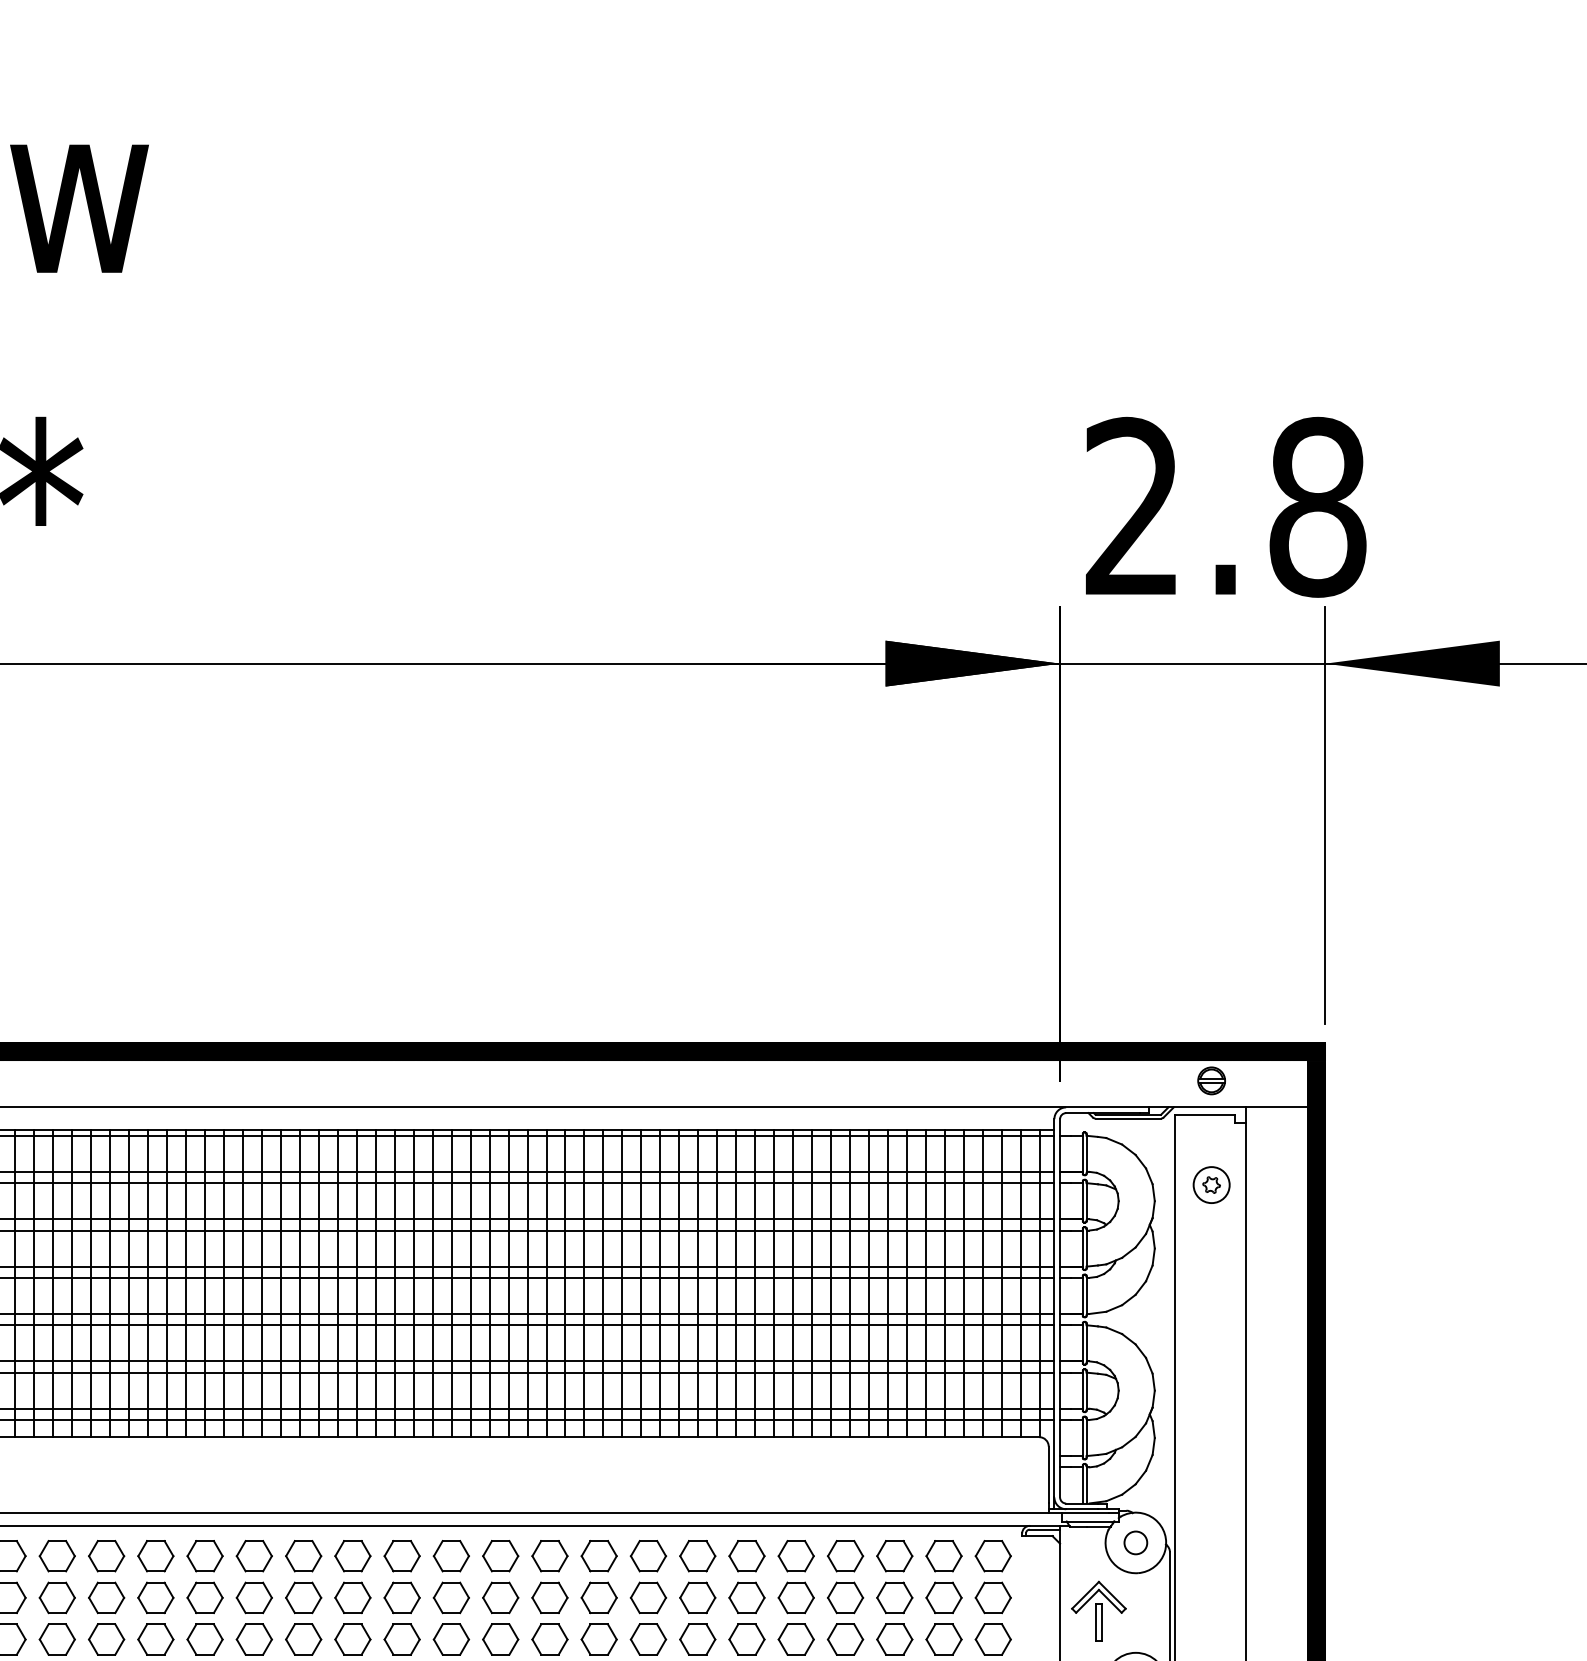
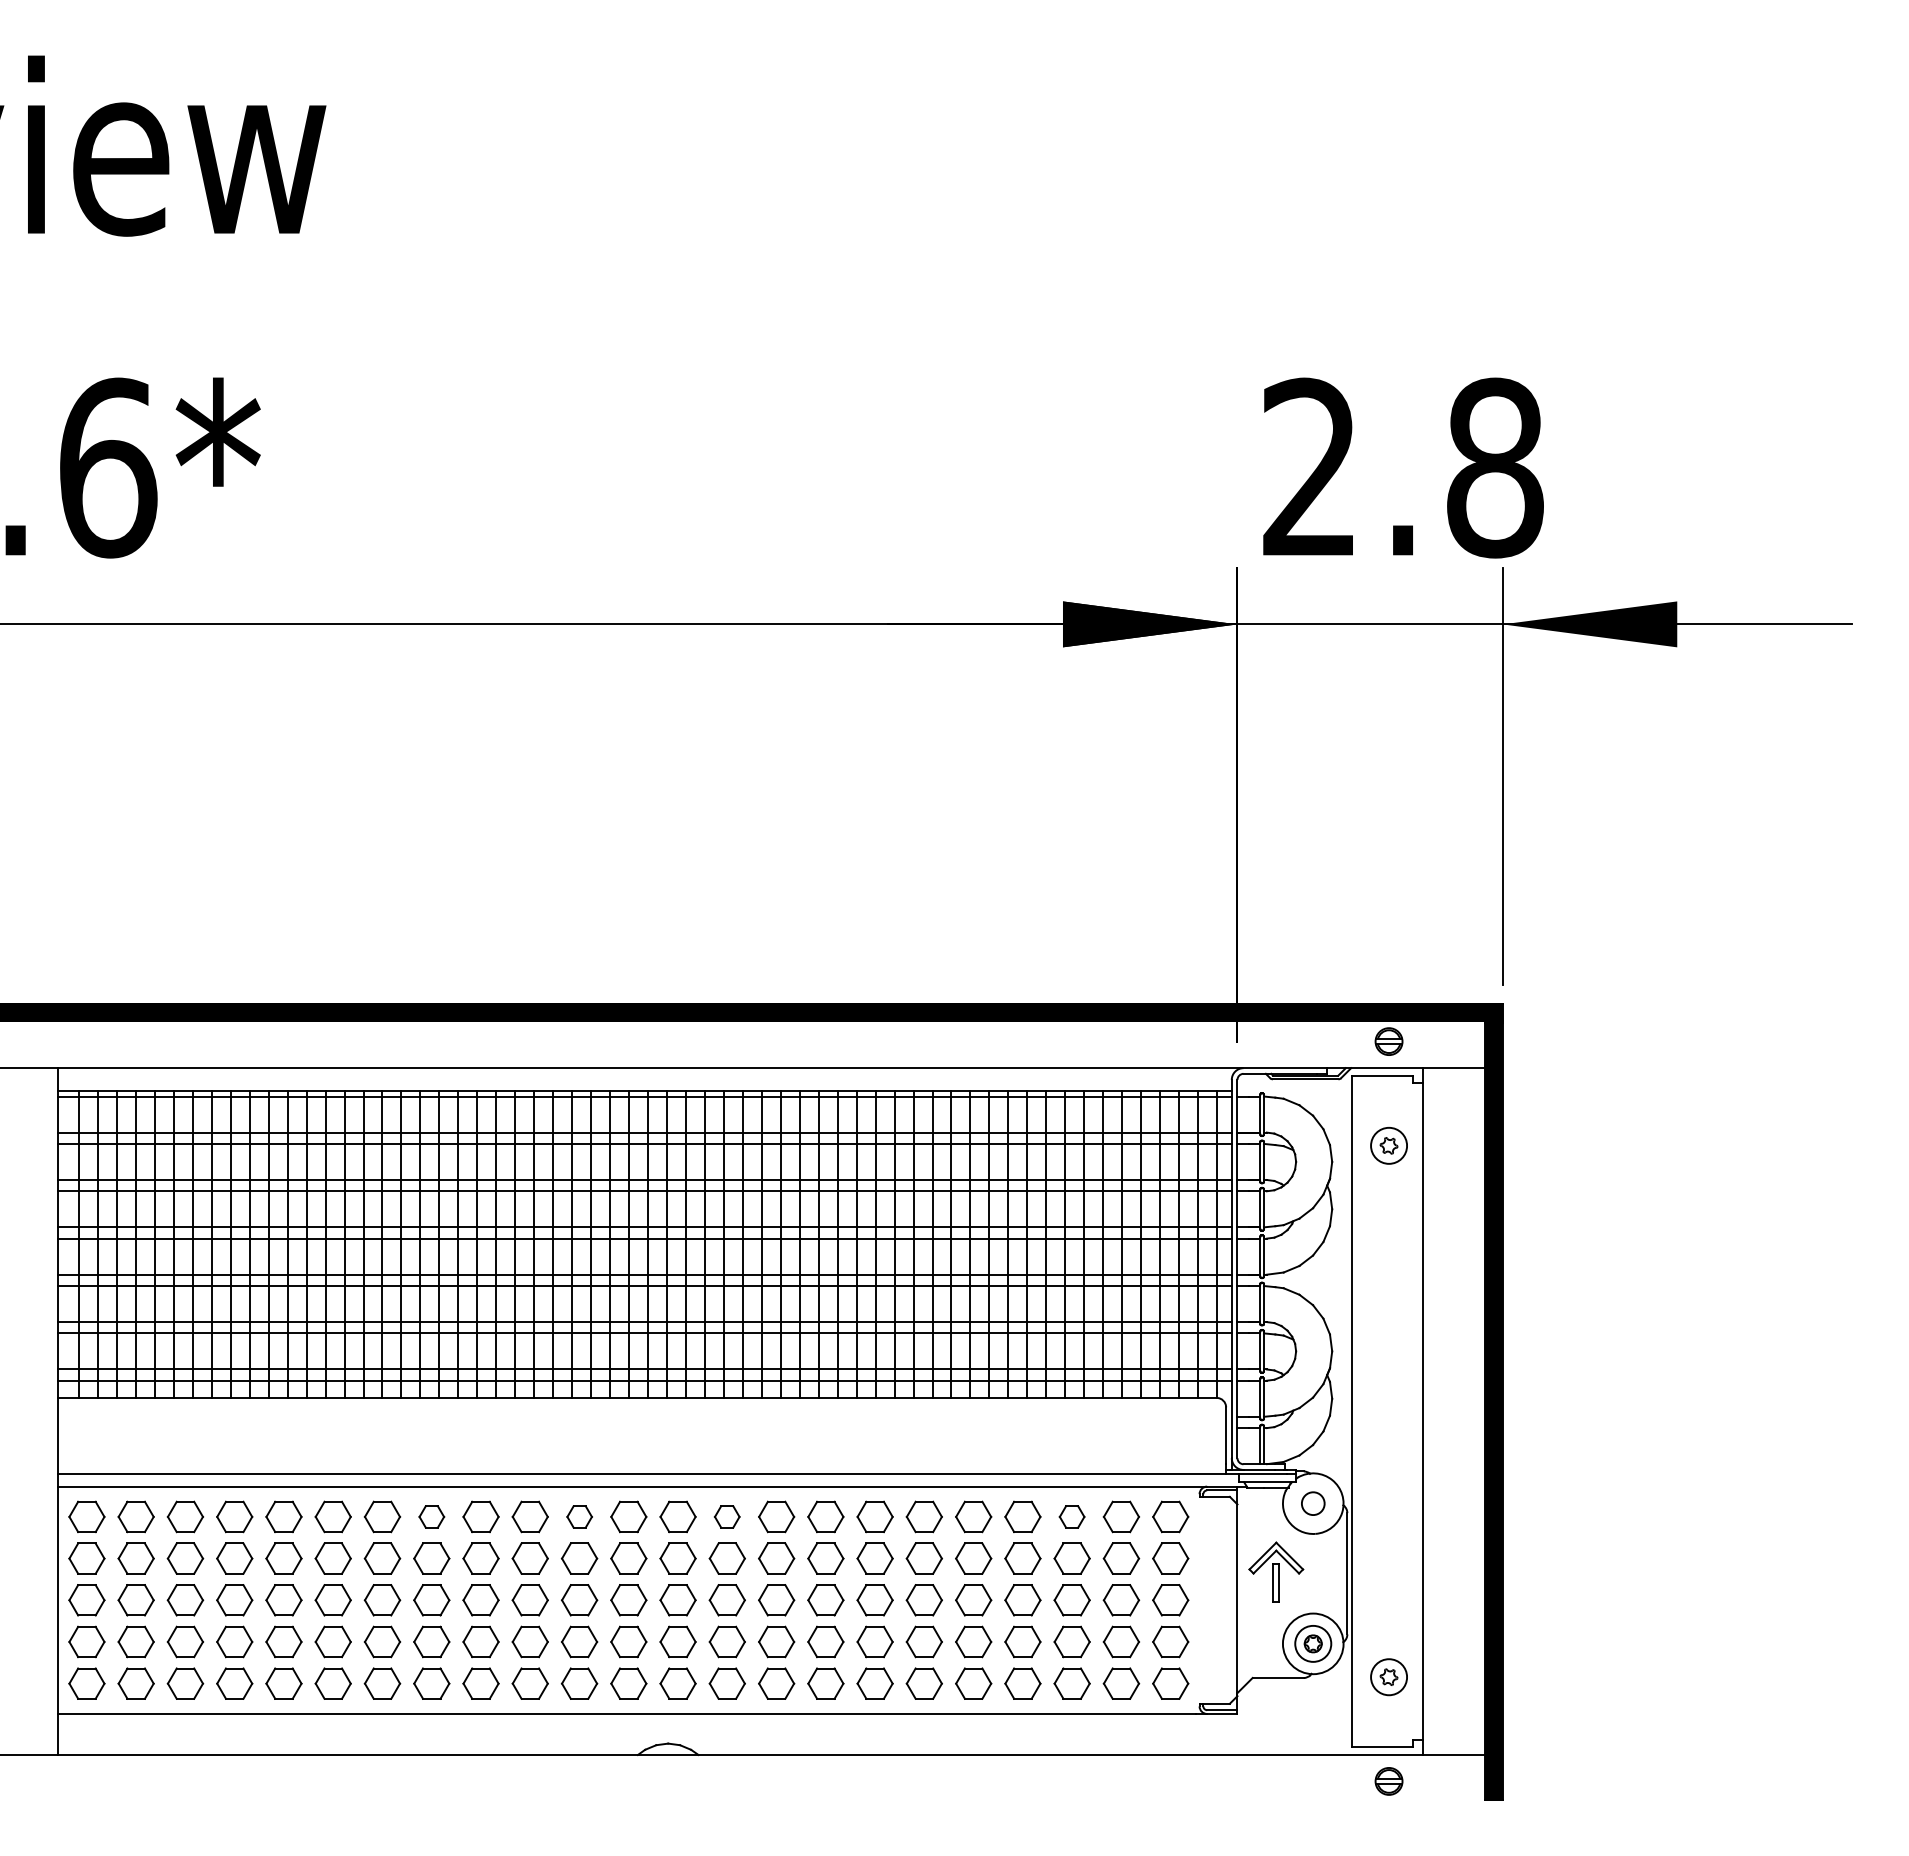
part: (254, 1555) -> (431, 1516), size x0.7
part: (402, 1555) -> (579, 1516), size x0.7
part: (549, 1555) -> (726, 1516), size x0.7
part: (894, 1555) -> (1071, 1516), size x0.7

